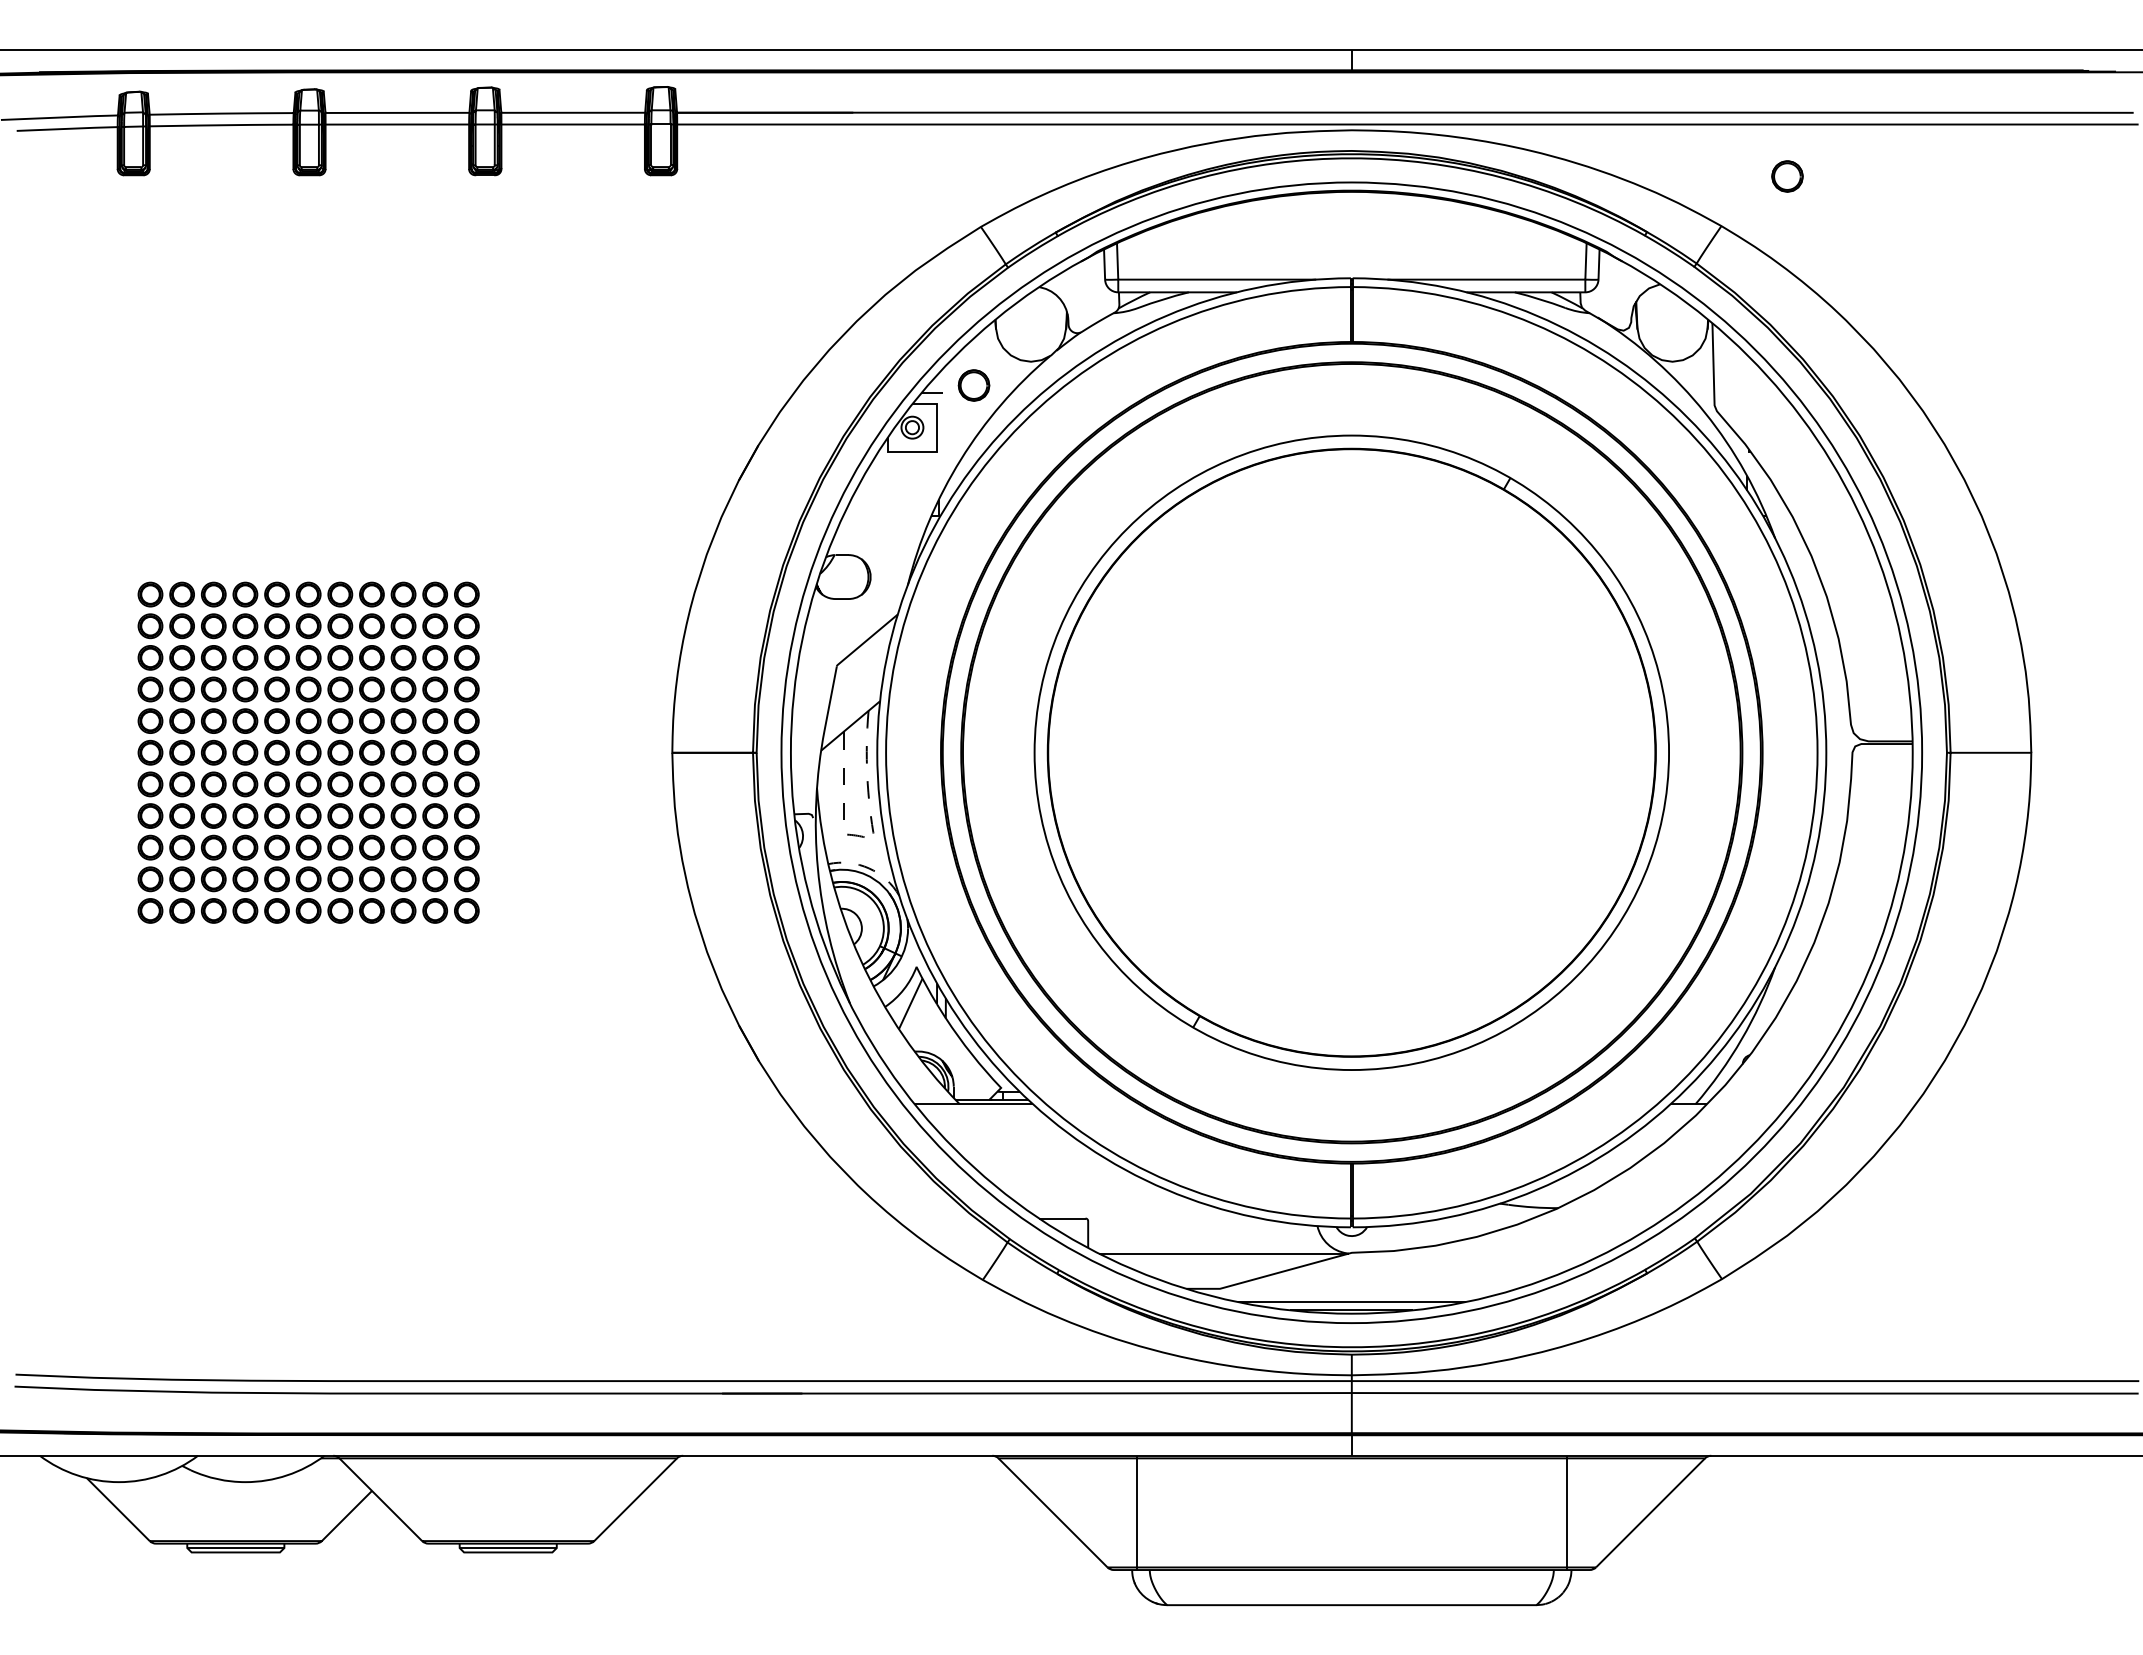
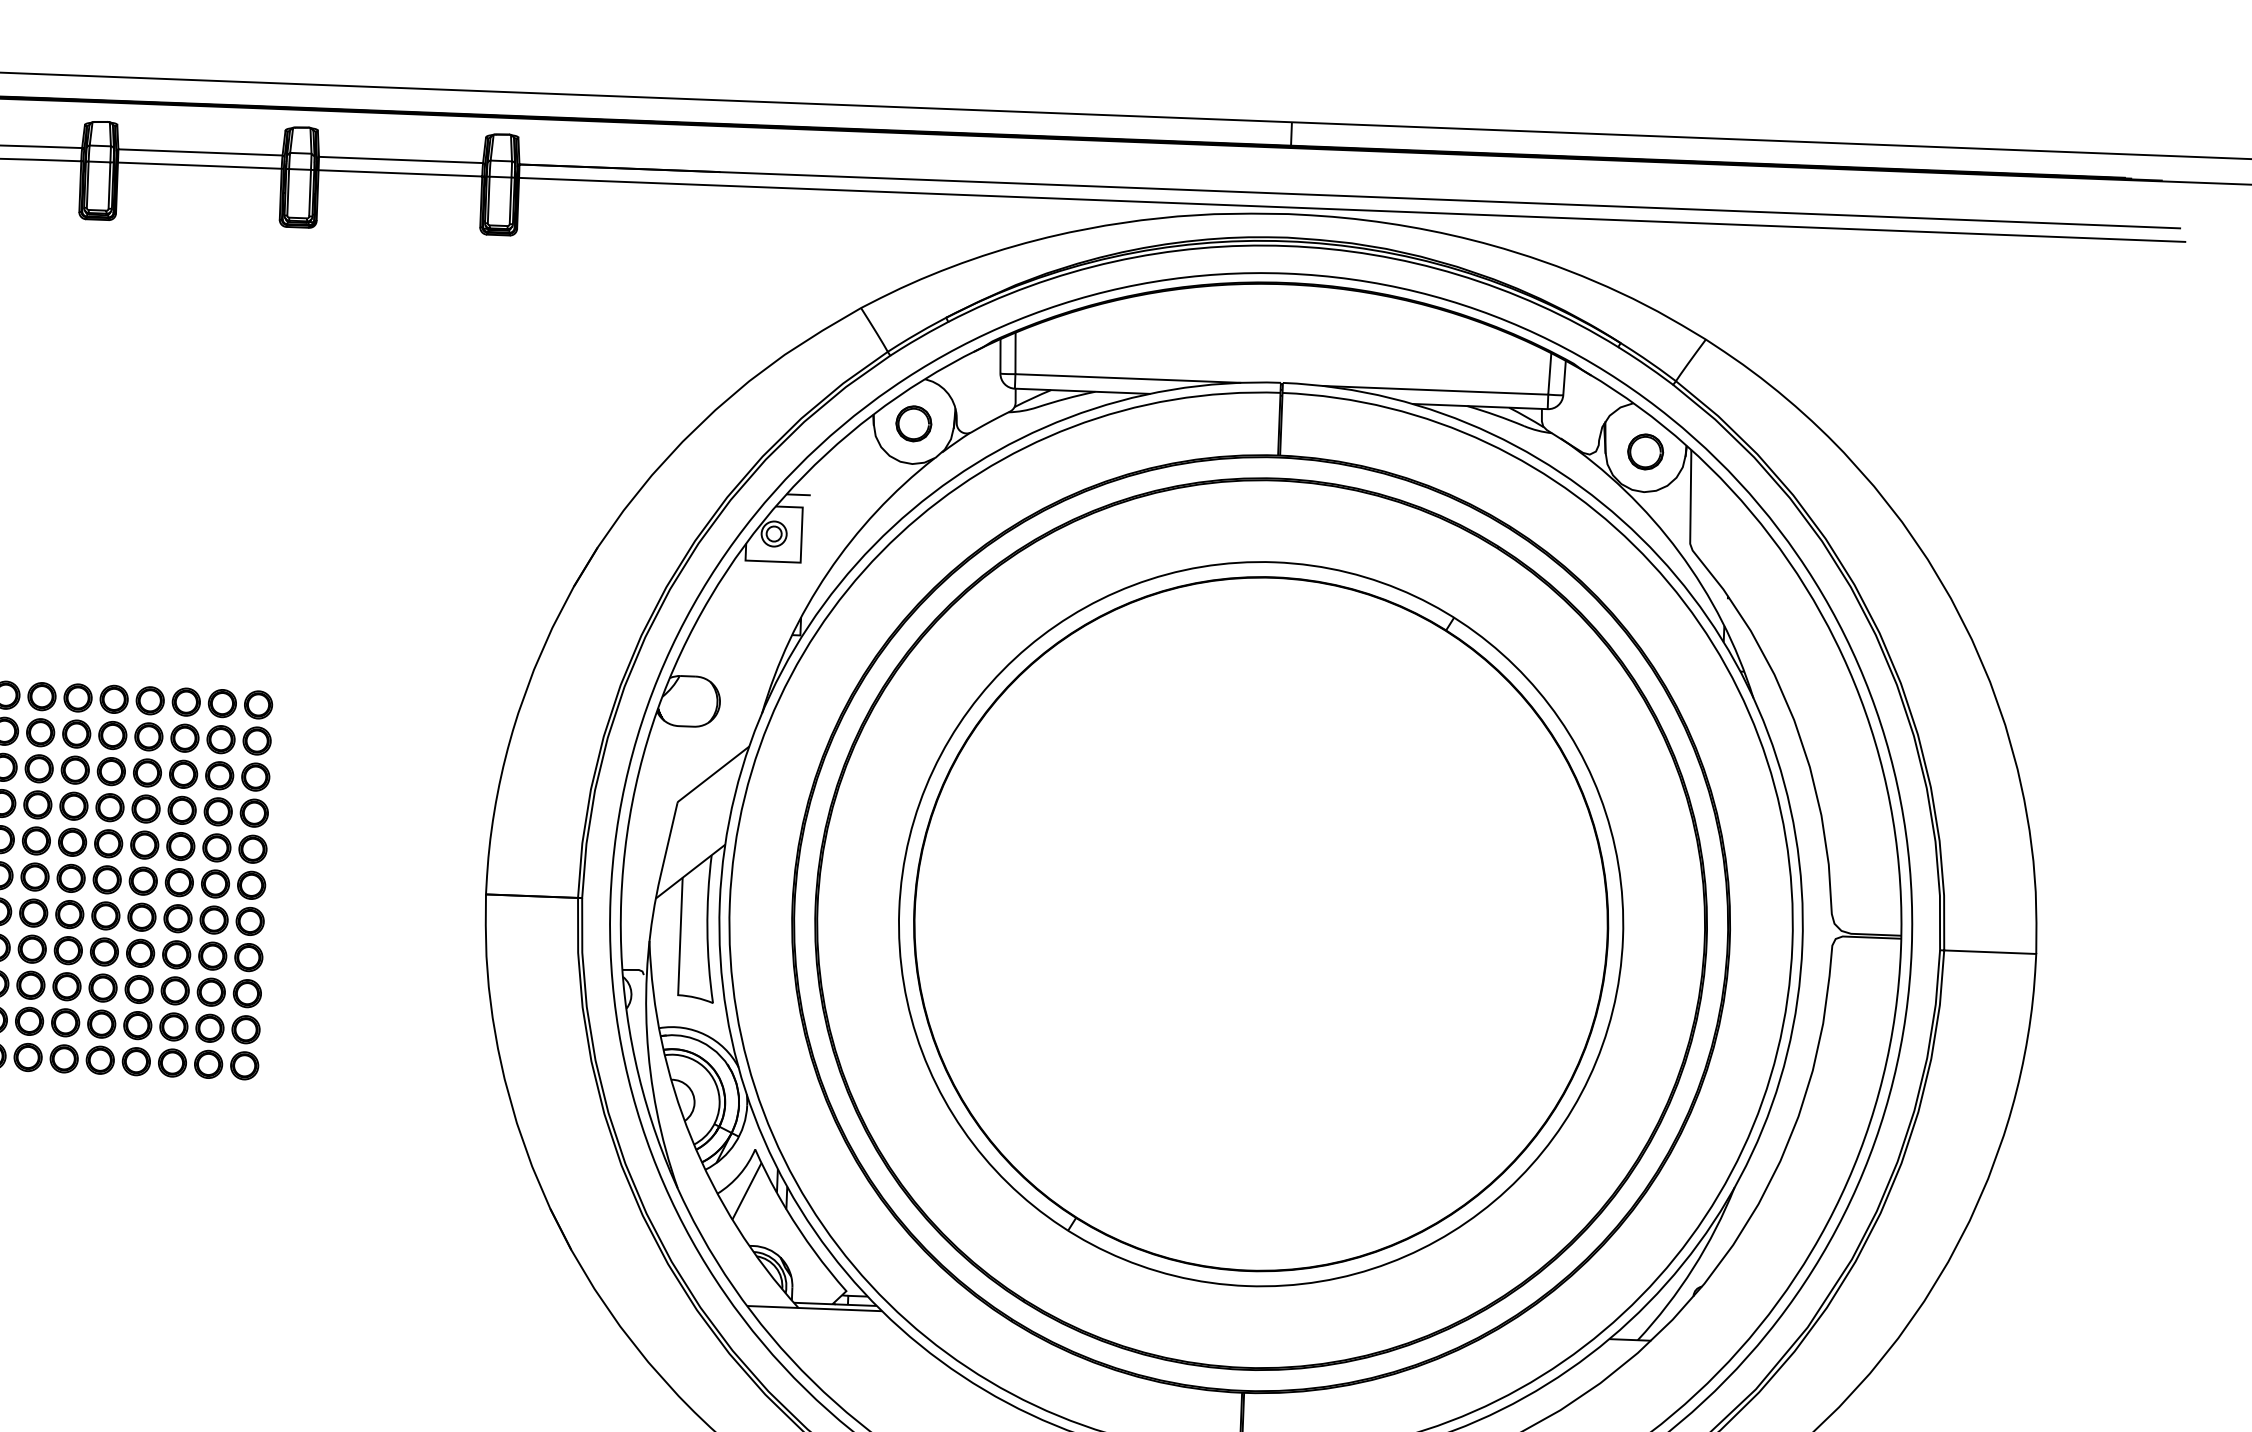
part: (1787, 176) -> (1645, 451), moved
part: (973, 385) -> (913, 423), moved
line: (874, 839) -> (712, 1002), dashed -> solid
line: (869, 868) -> (705, 1035), dashed -> solid

